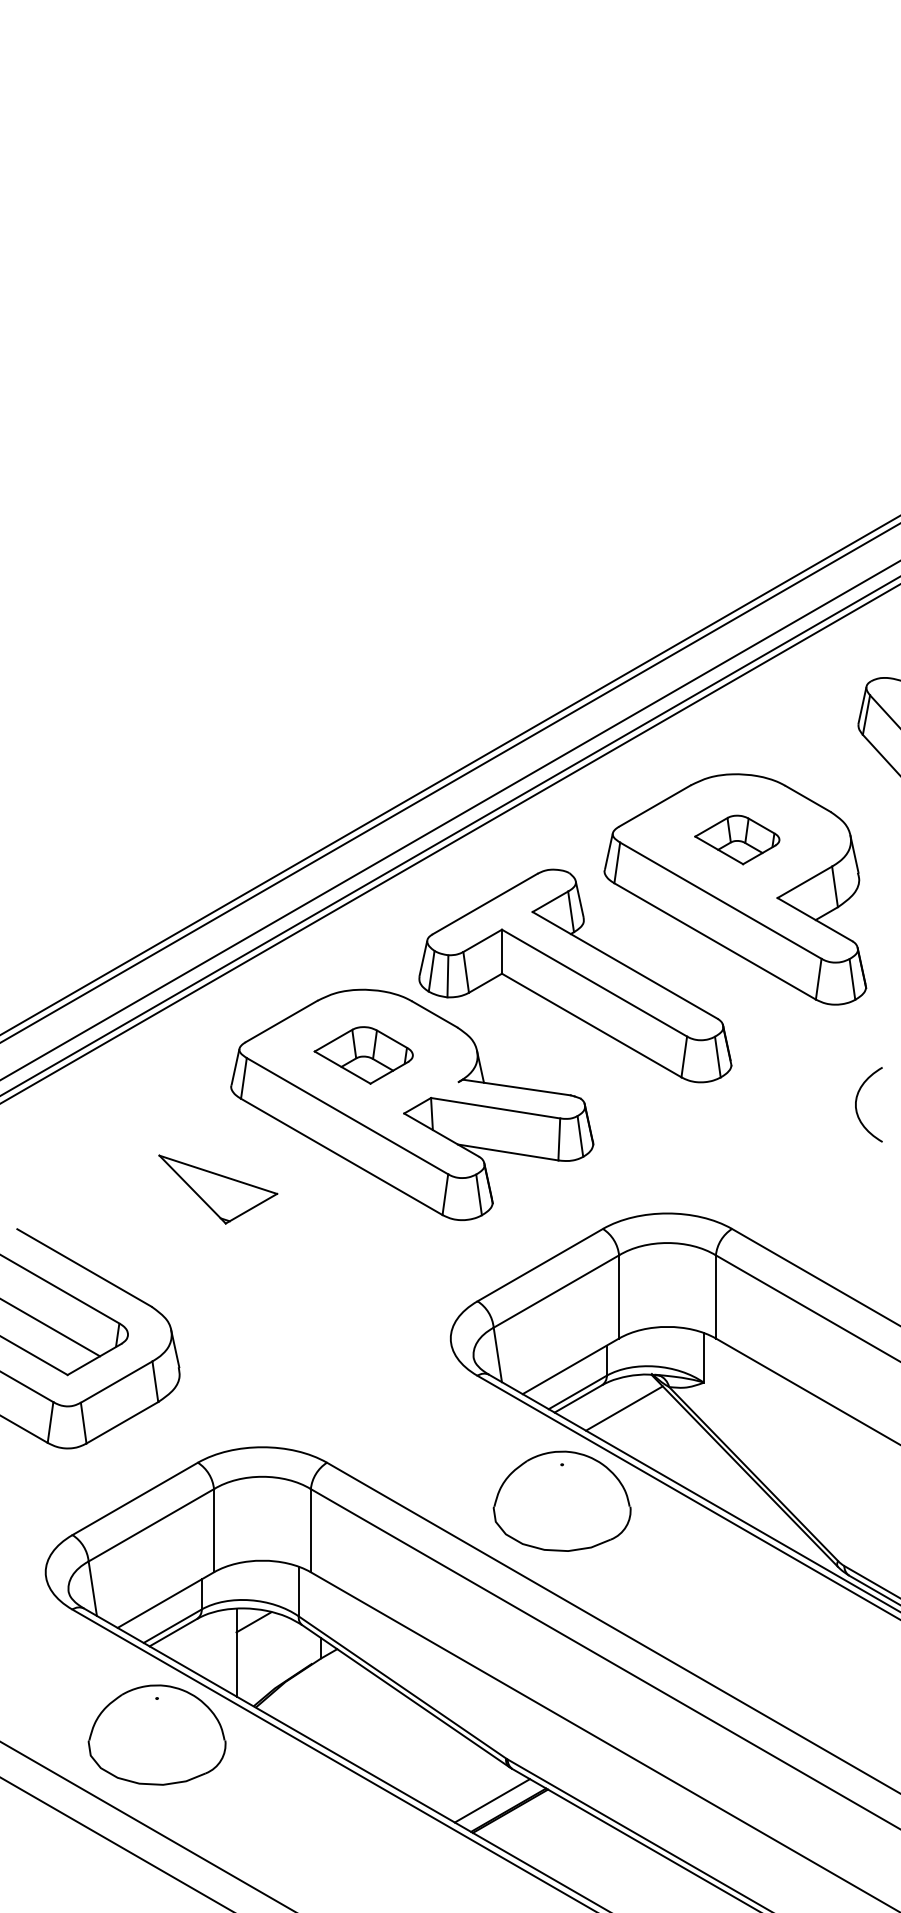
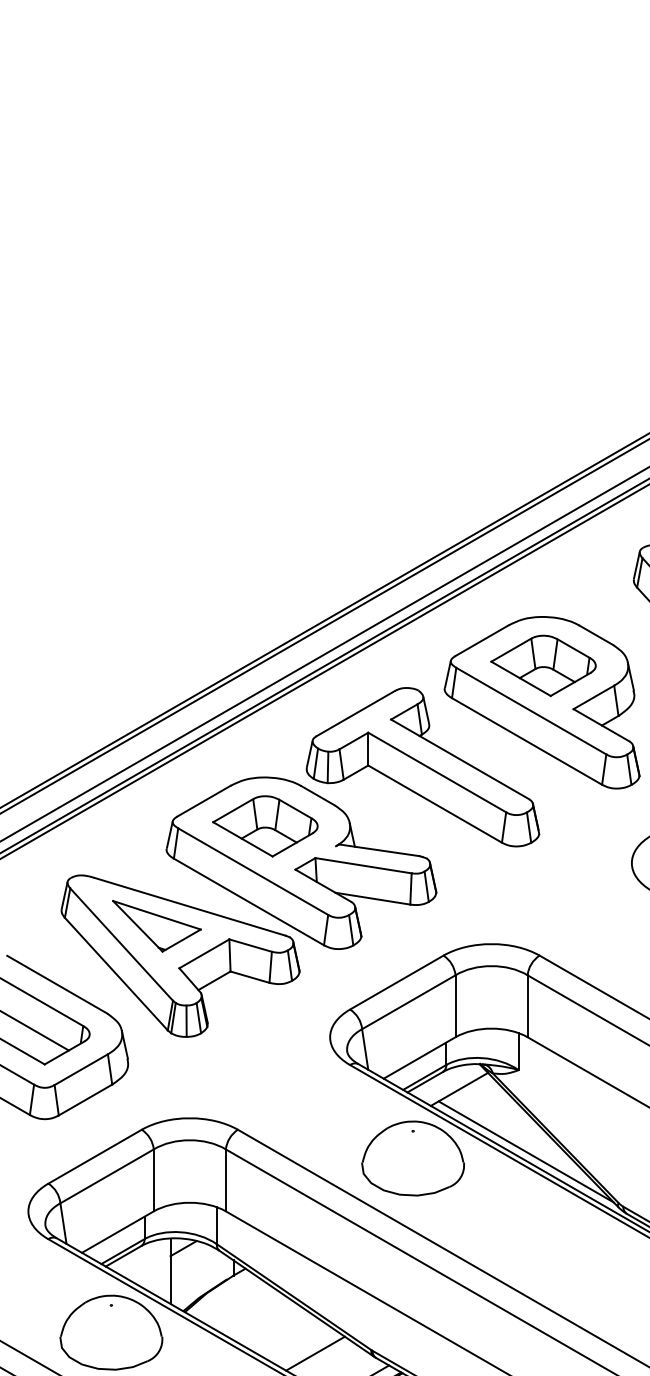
part: (737, 839) -> (543, 665), size x1.67
part: (363, 1055) -> (265, 826), size x1.43
part: (249, 1229) -> (180, 956), added
line: (713, 1492) -> (525, 1151), added
line: (430, 1763) -> (315, 1353), added

